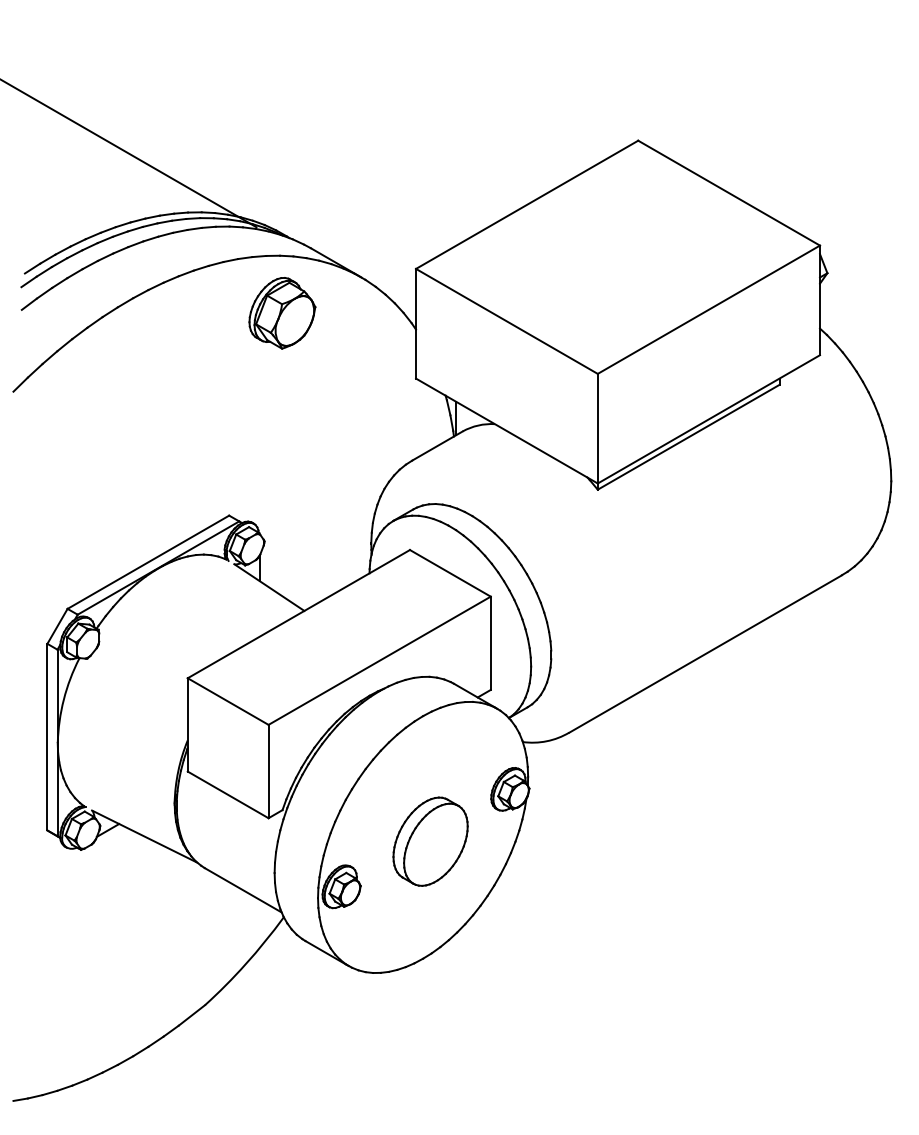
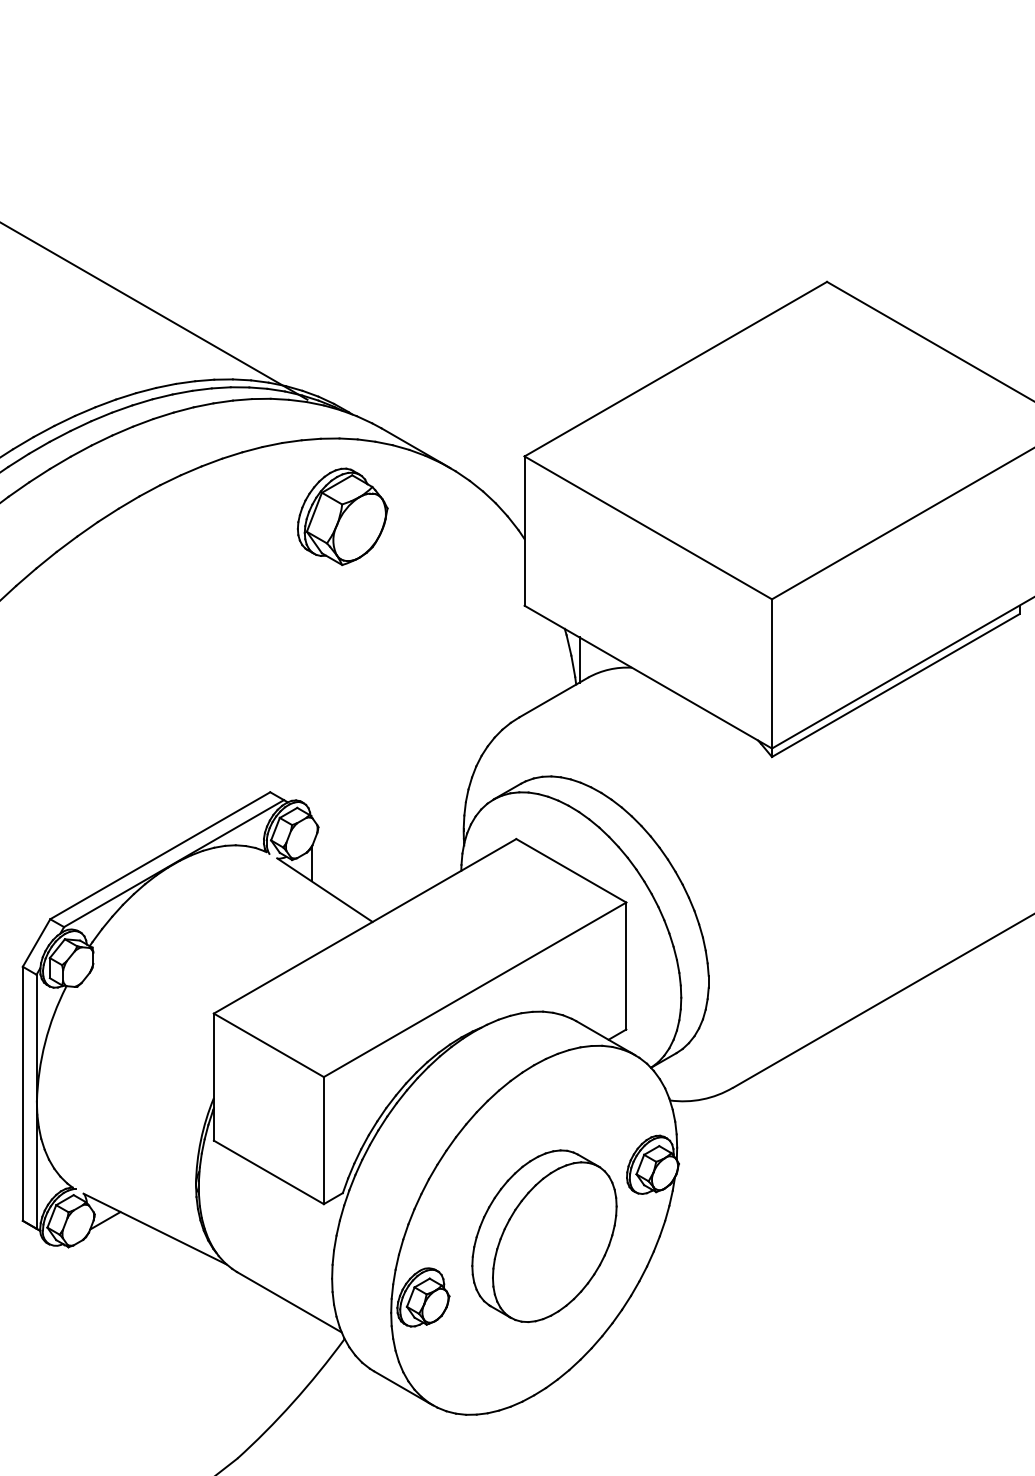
part: (430, 841) -> (544, 1235), size x1.43

